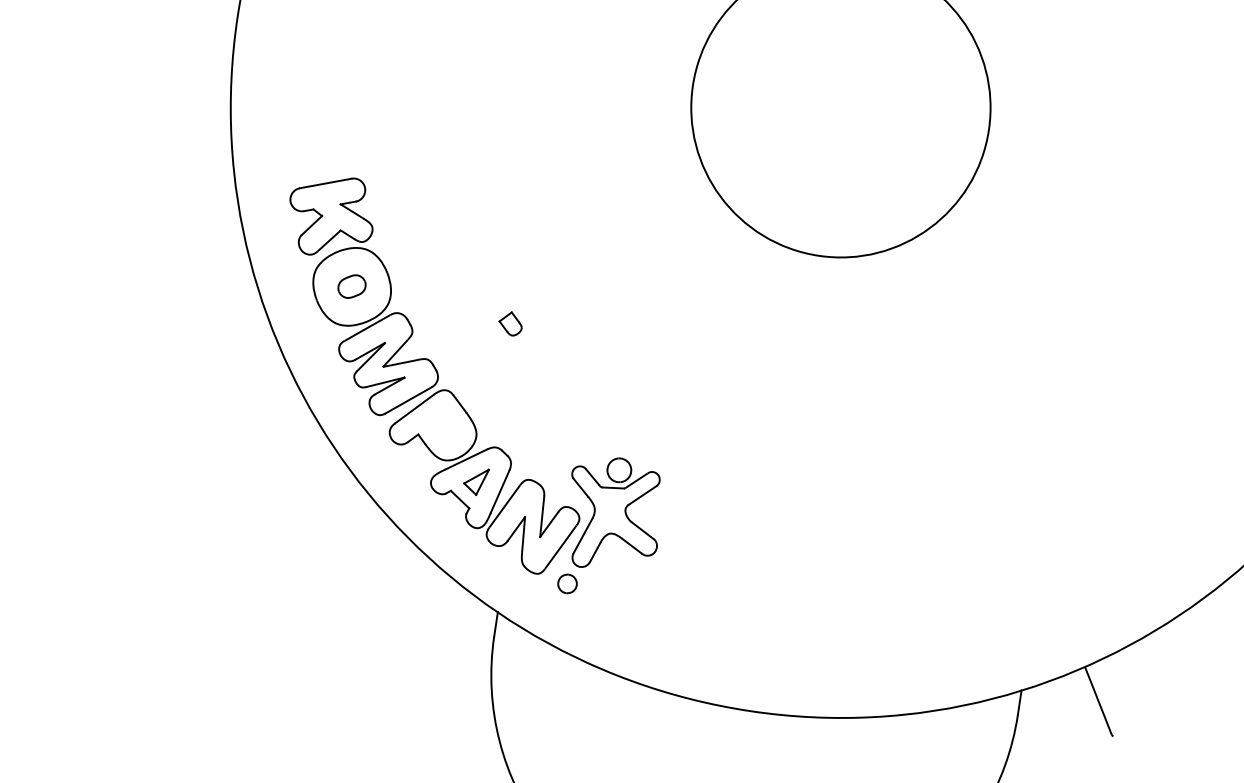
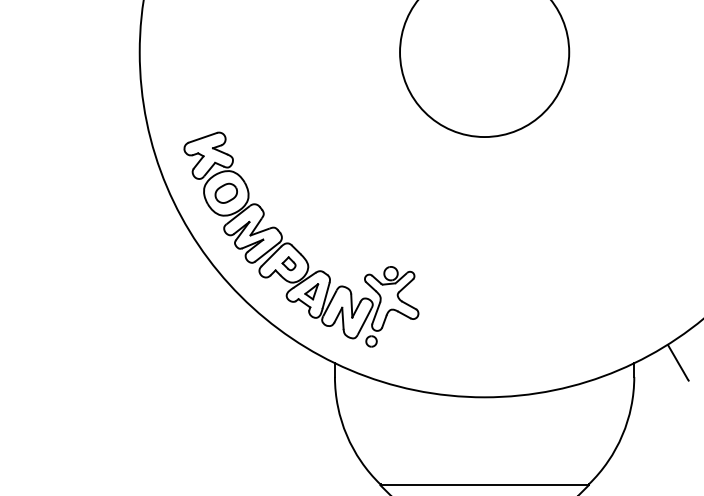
part: (350, 285) -> (225, 192), size x1.43
part: (509, 323) -> (288, 263), moved

